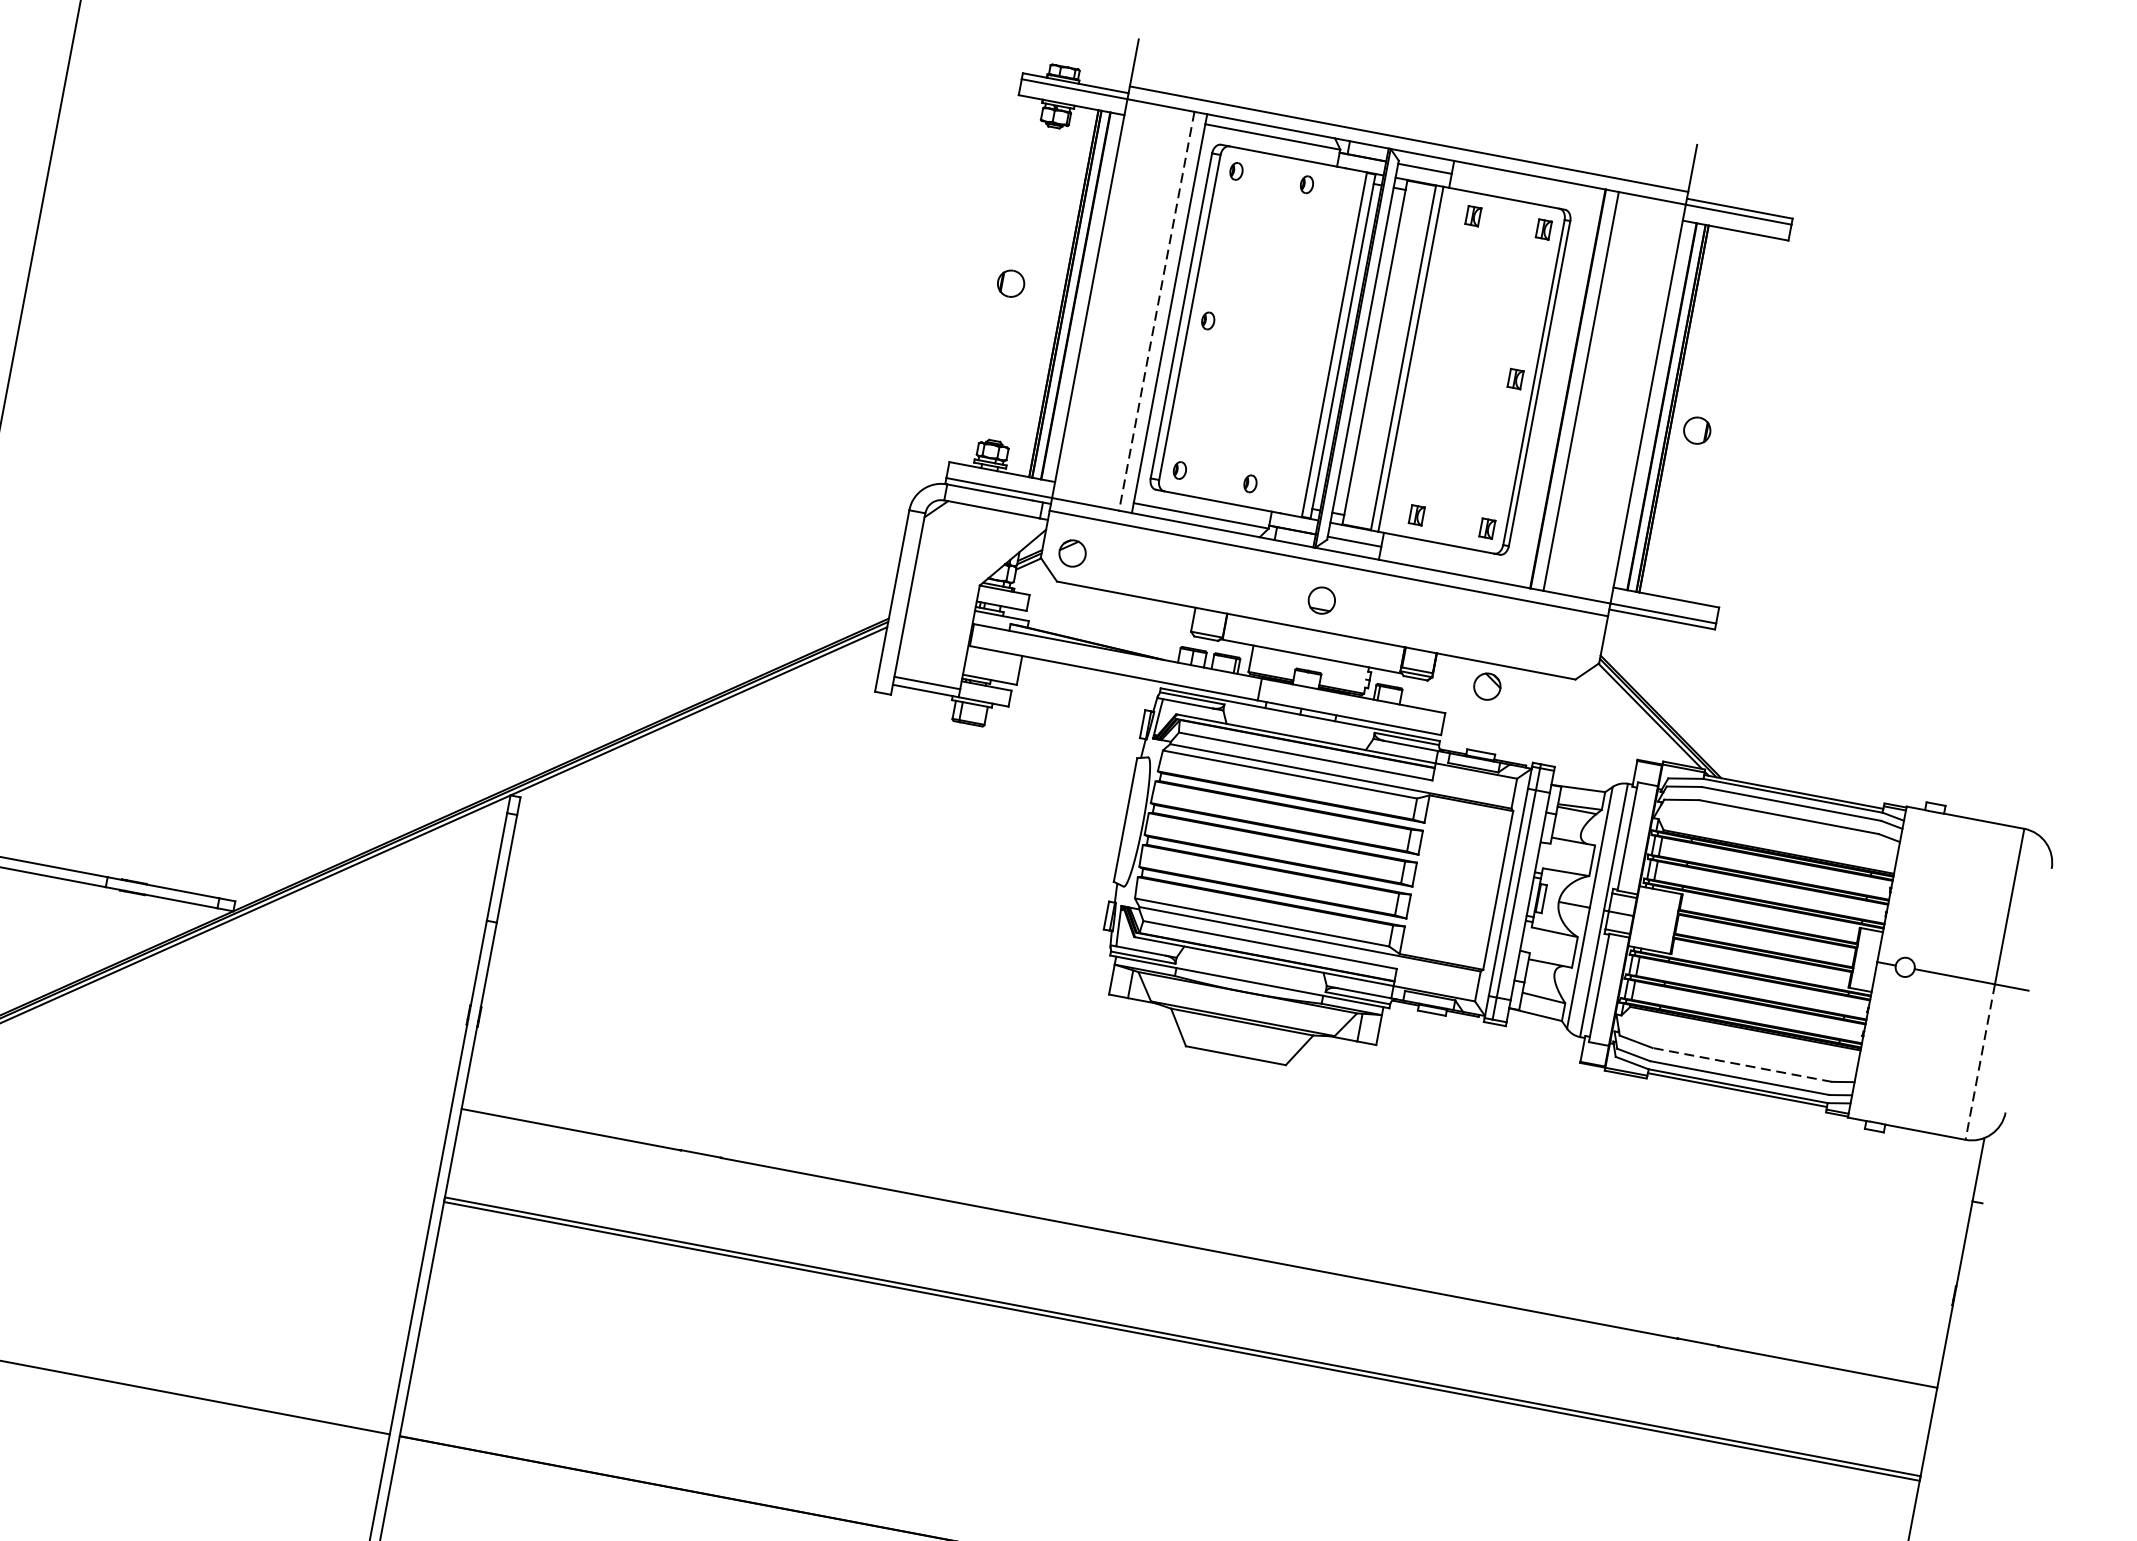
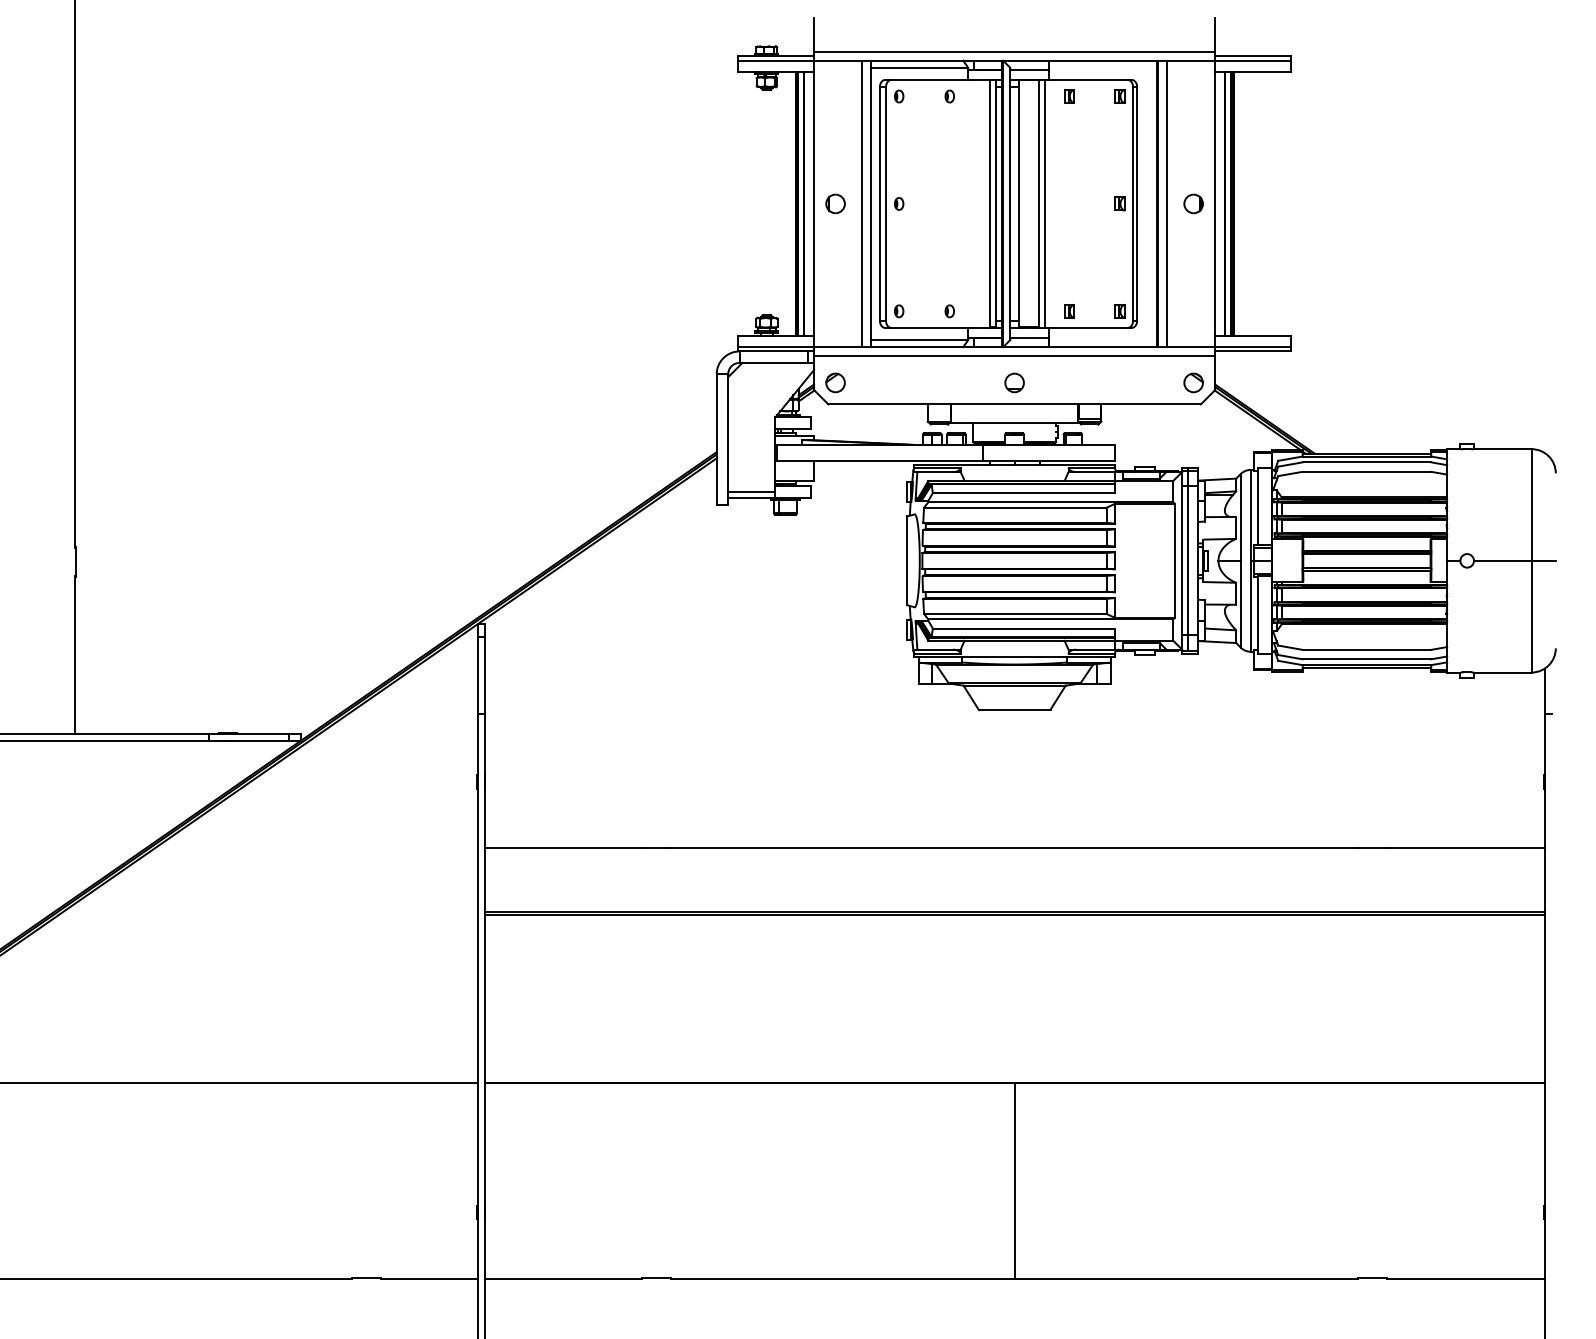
part: (1011, 283) -> (835, 203), moved
line: (1157, 312) -> (862, 204), dashed -> solid
part: (1697, 430) -> (1193, 203), moved
part: (1487, 686) -> (1193, 382), moved
line: (1980, 1061) -> (1531, 616), dashed -> solid
line: (1741, 1064) -> (1366, 649), dashed -> solid

